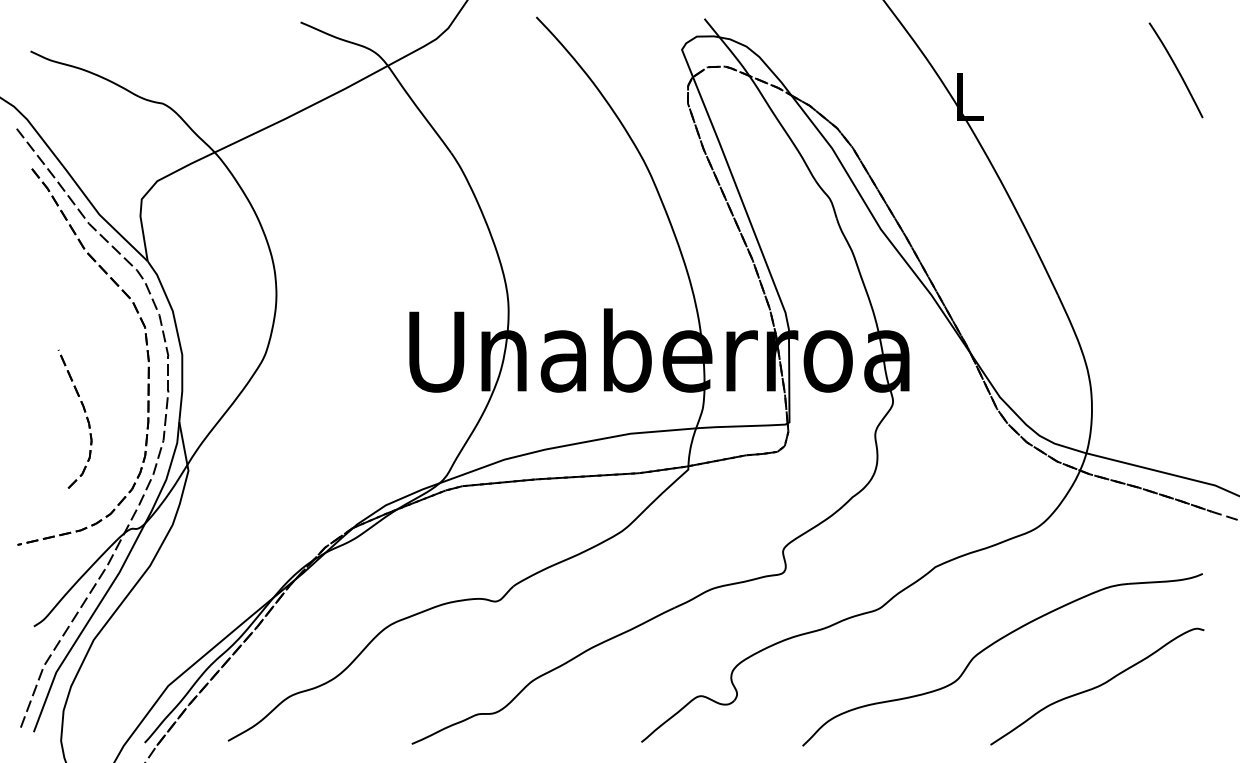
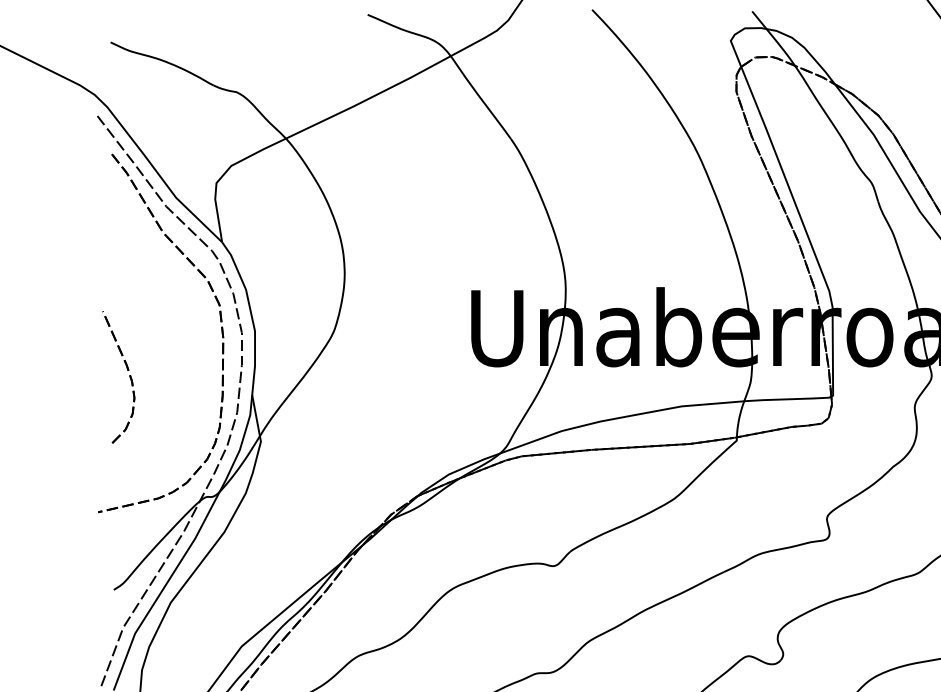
part: (84, 412) -> (127, 370), moved

